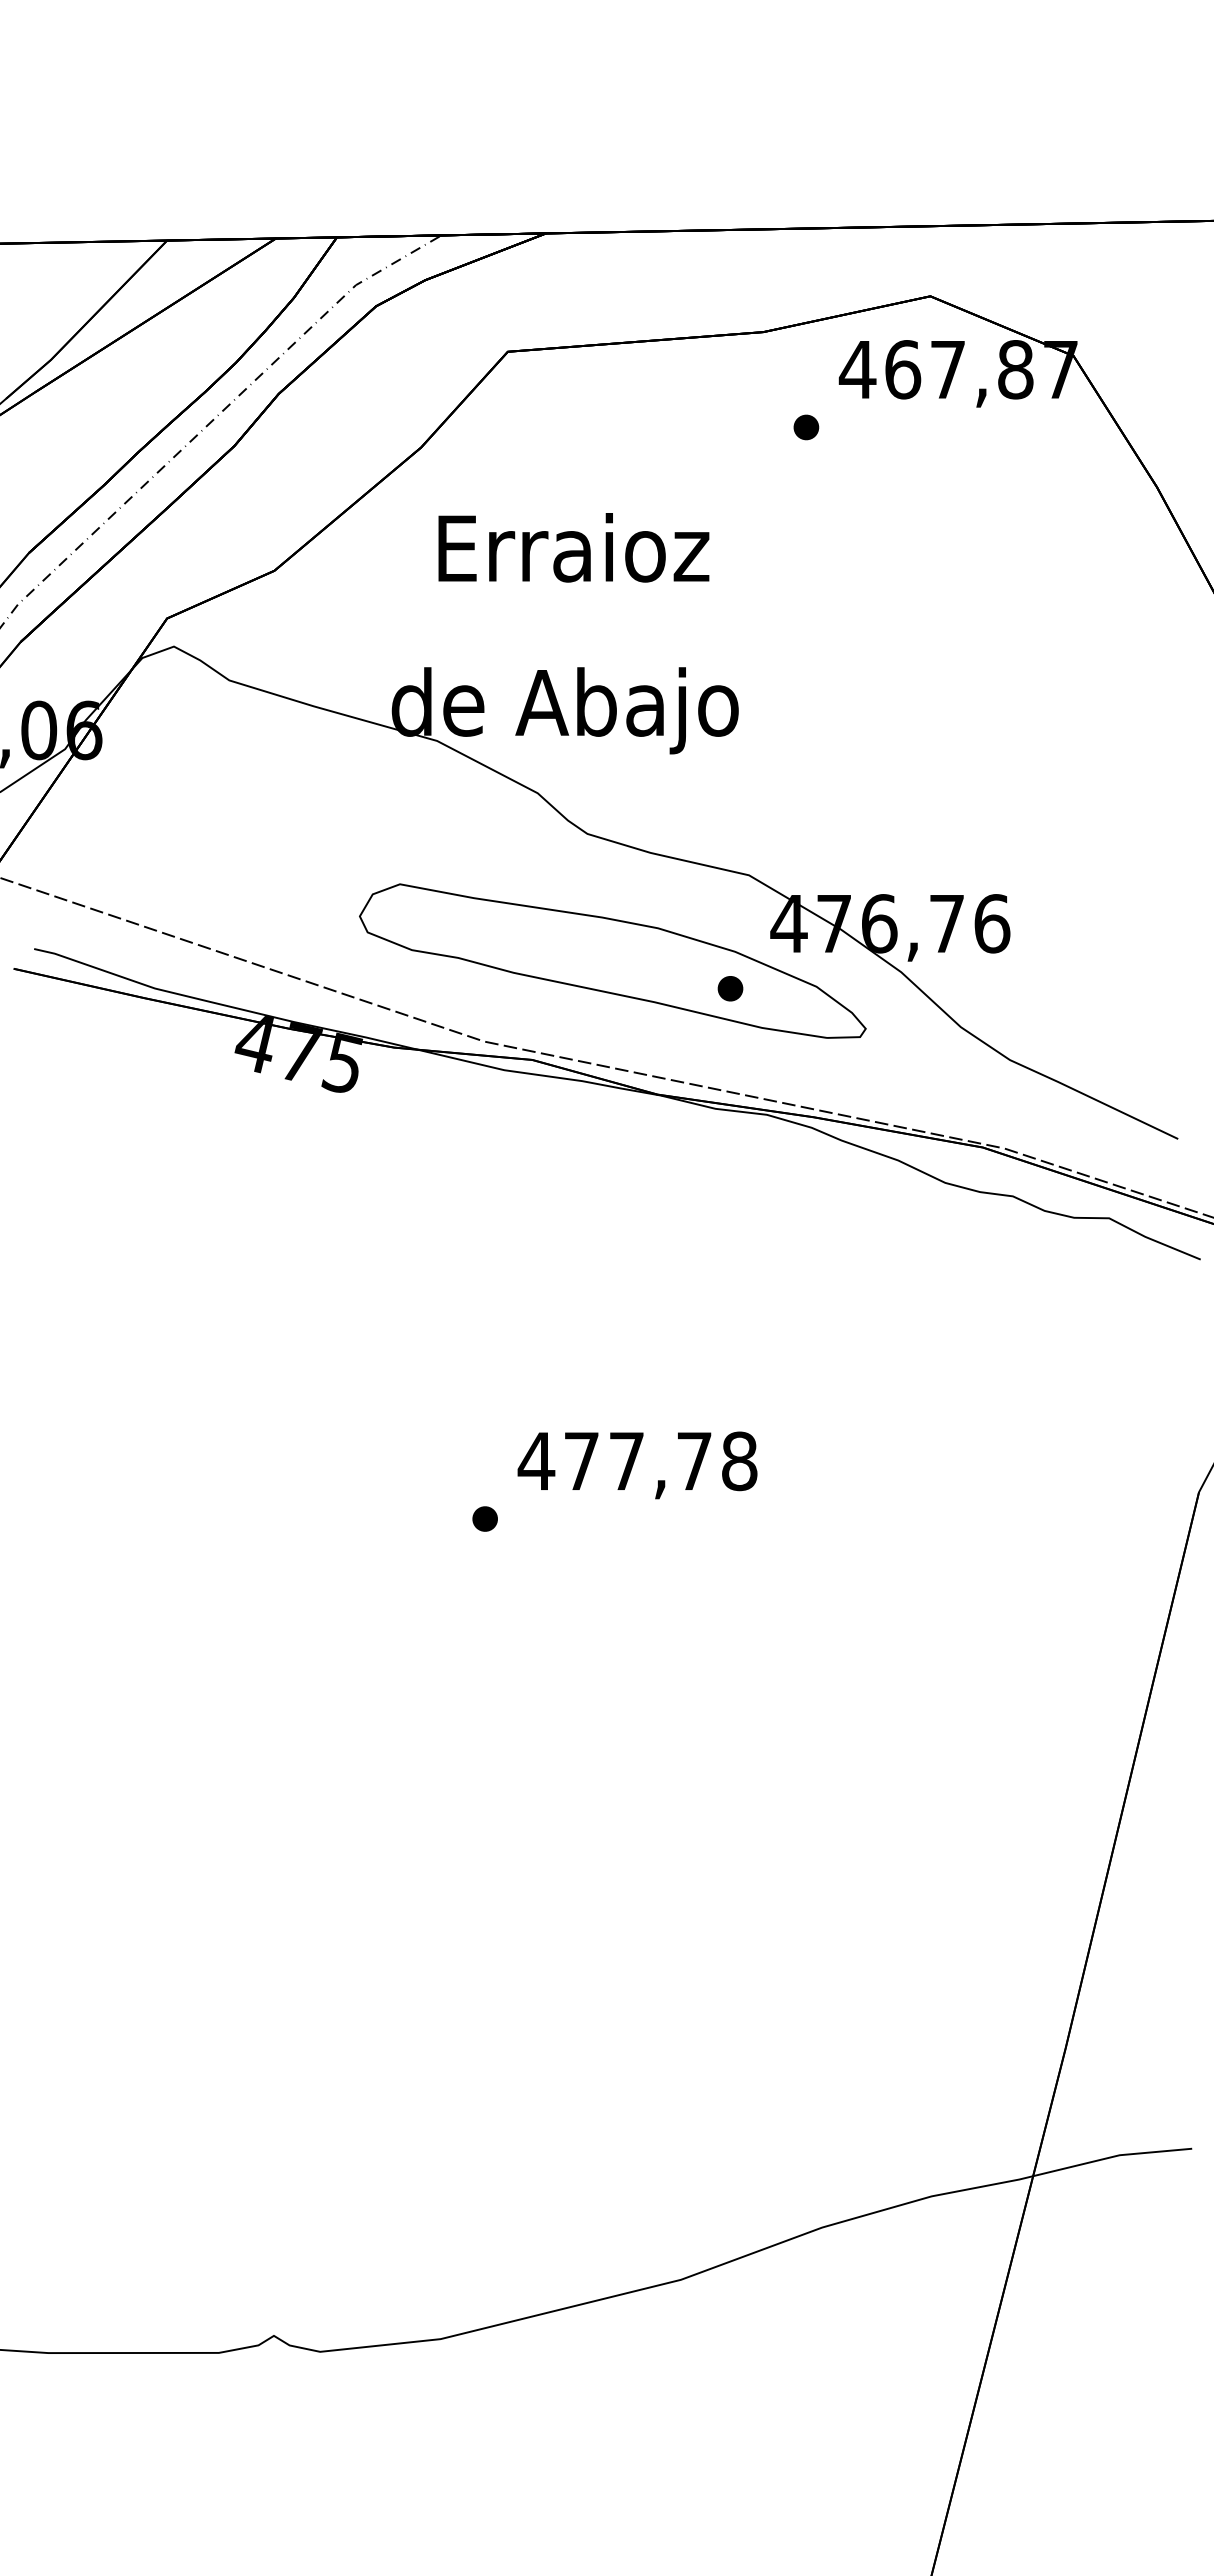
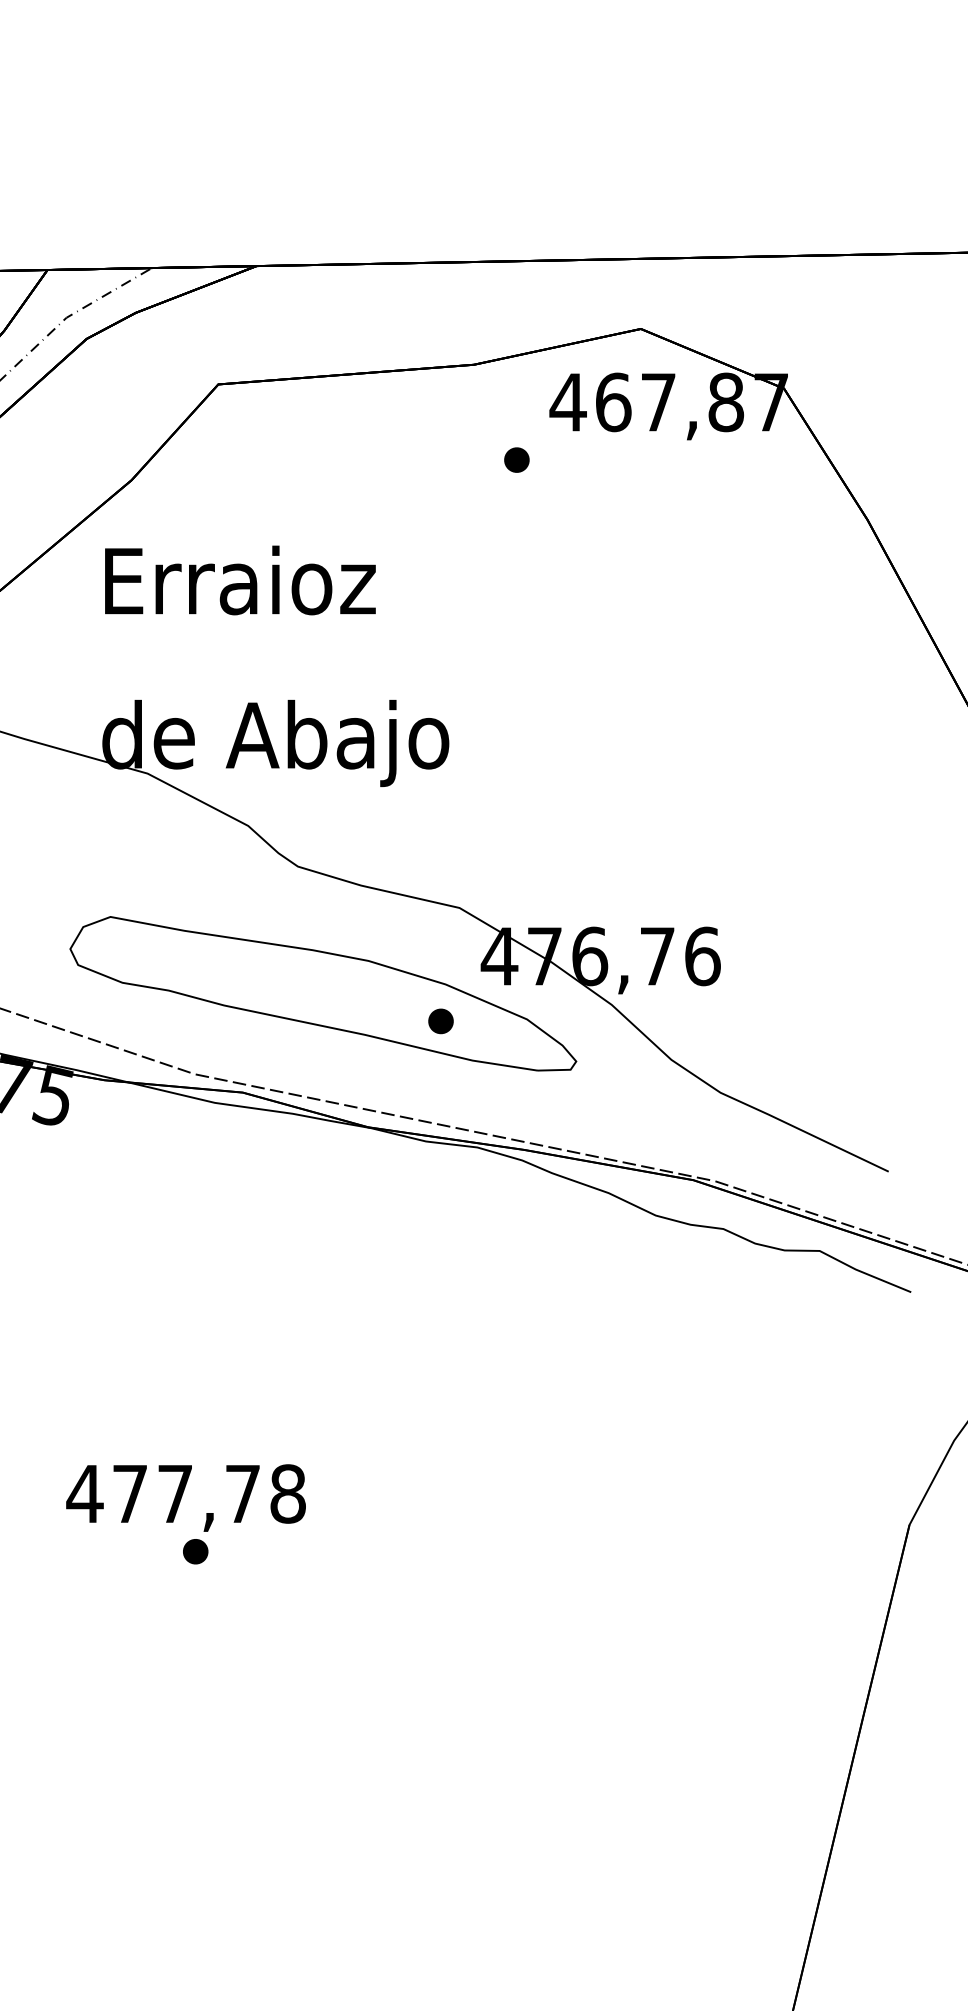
text: (573, 547) -> (240, 580), moved
text: (637, 1465) -> (186, 1498), moved

